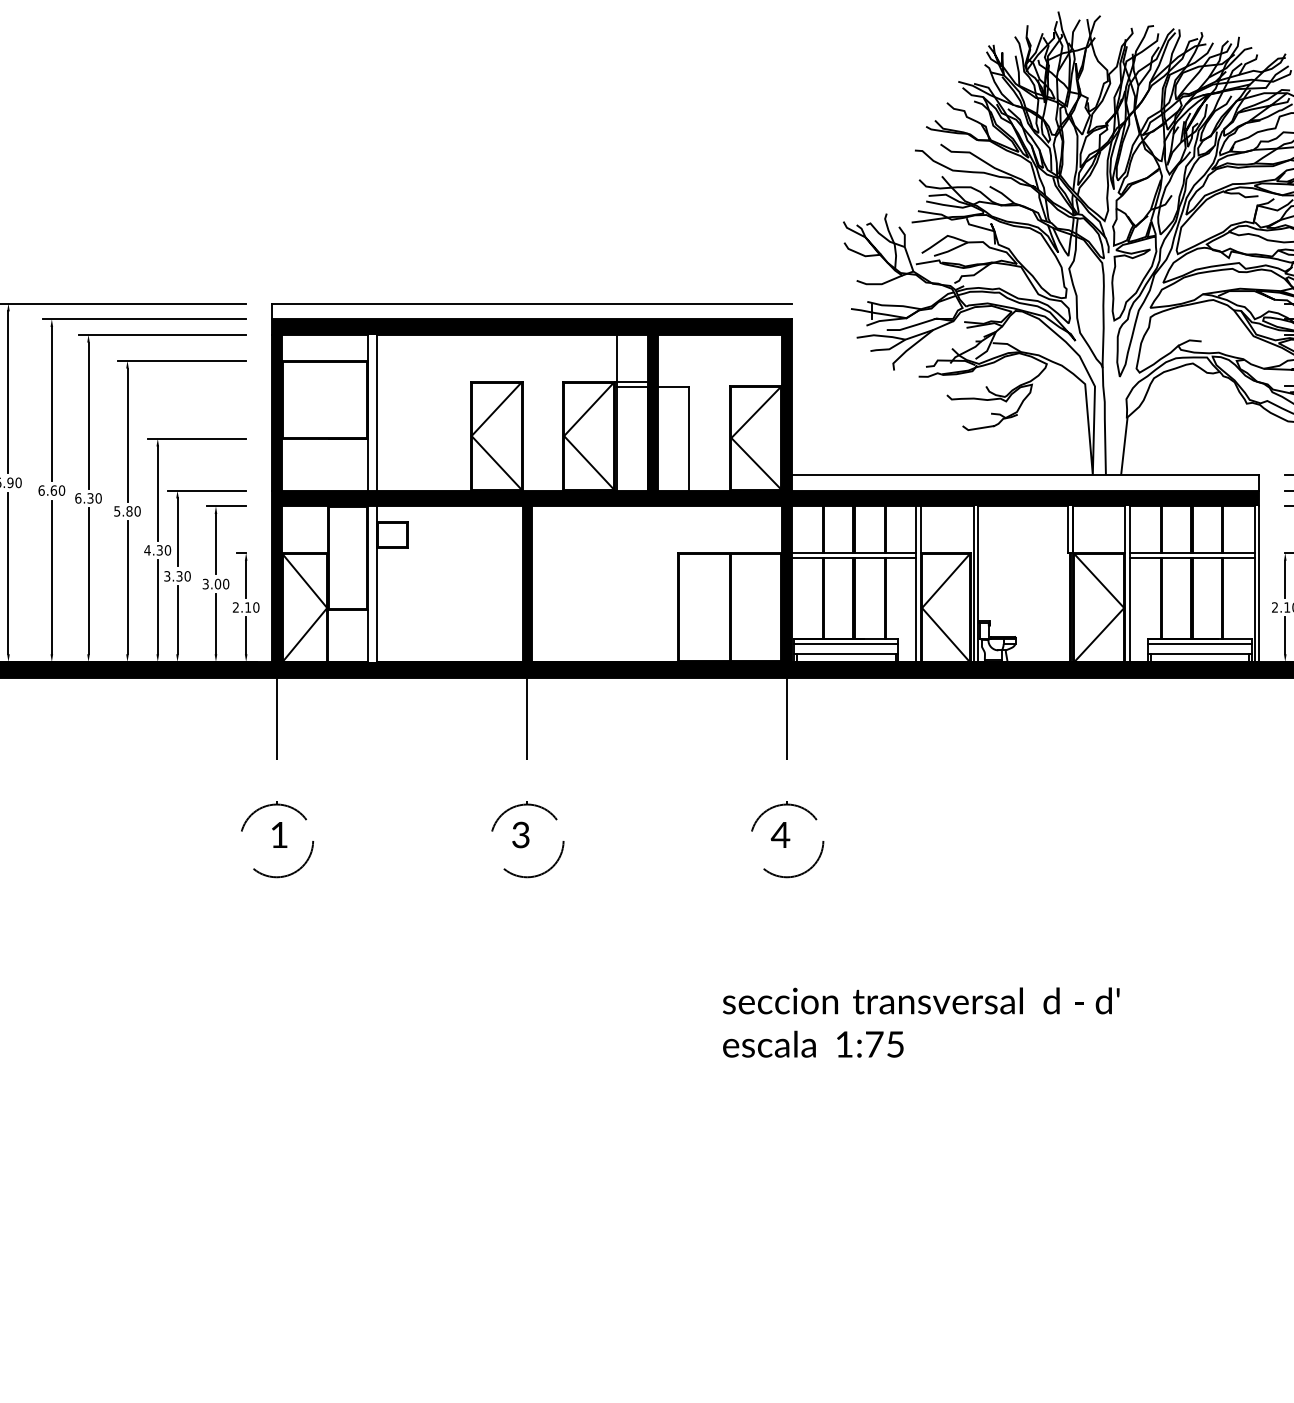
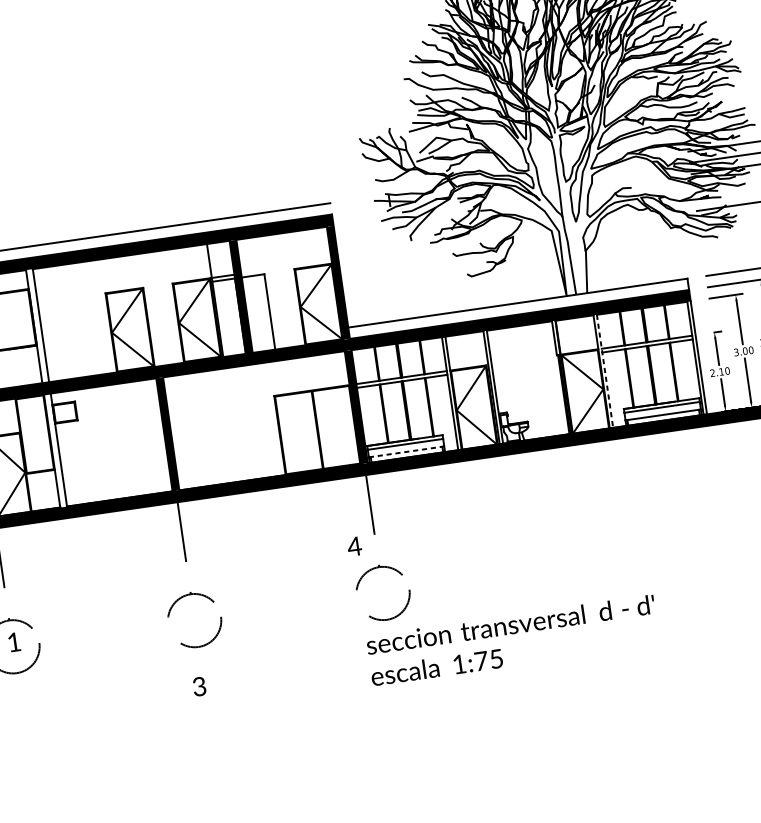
line: (1129, 584) -> (604, 371), solid -> dashed
line: (846, 654) -> (406, 452), solid -> dashed
text: (520, 834) -> (199, 686), moved
text: (780, 834) -> (354, 546), moved
text: (921, 1022) -> (513, 640), moved

